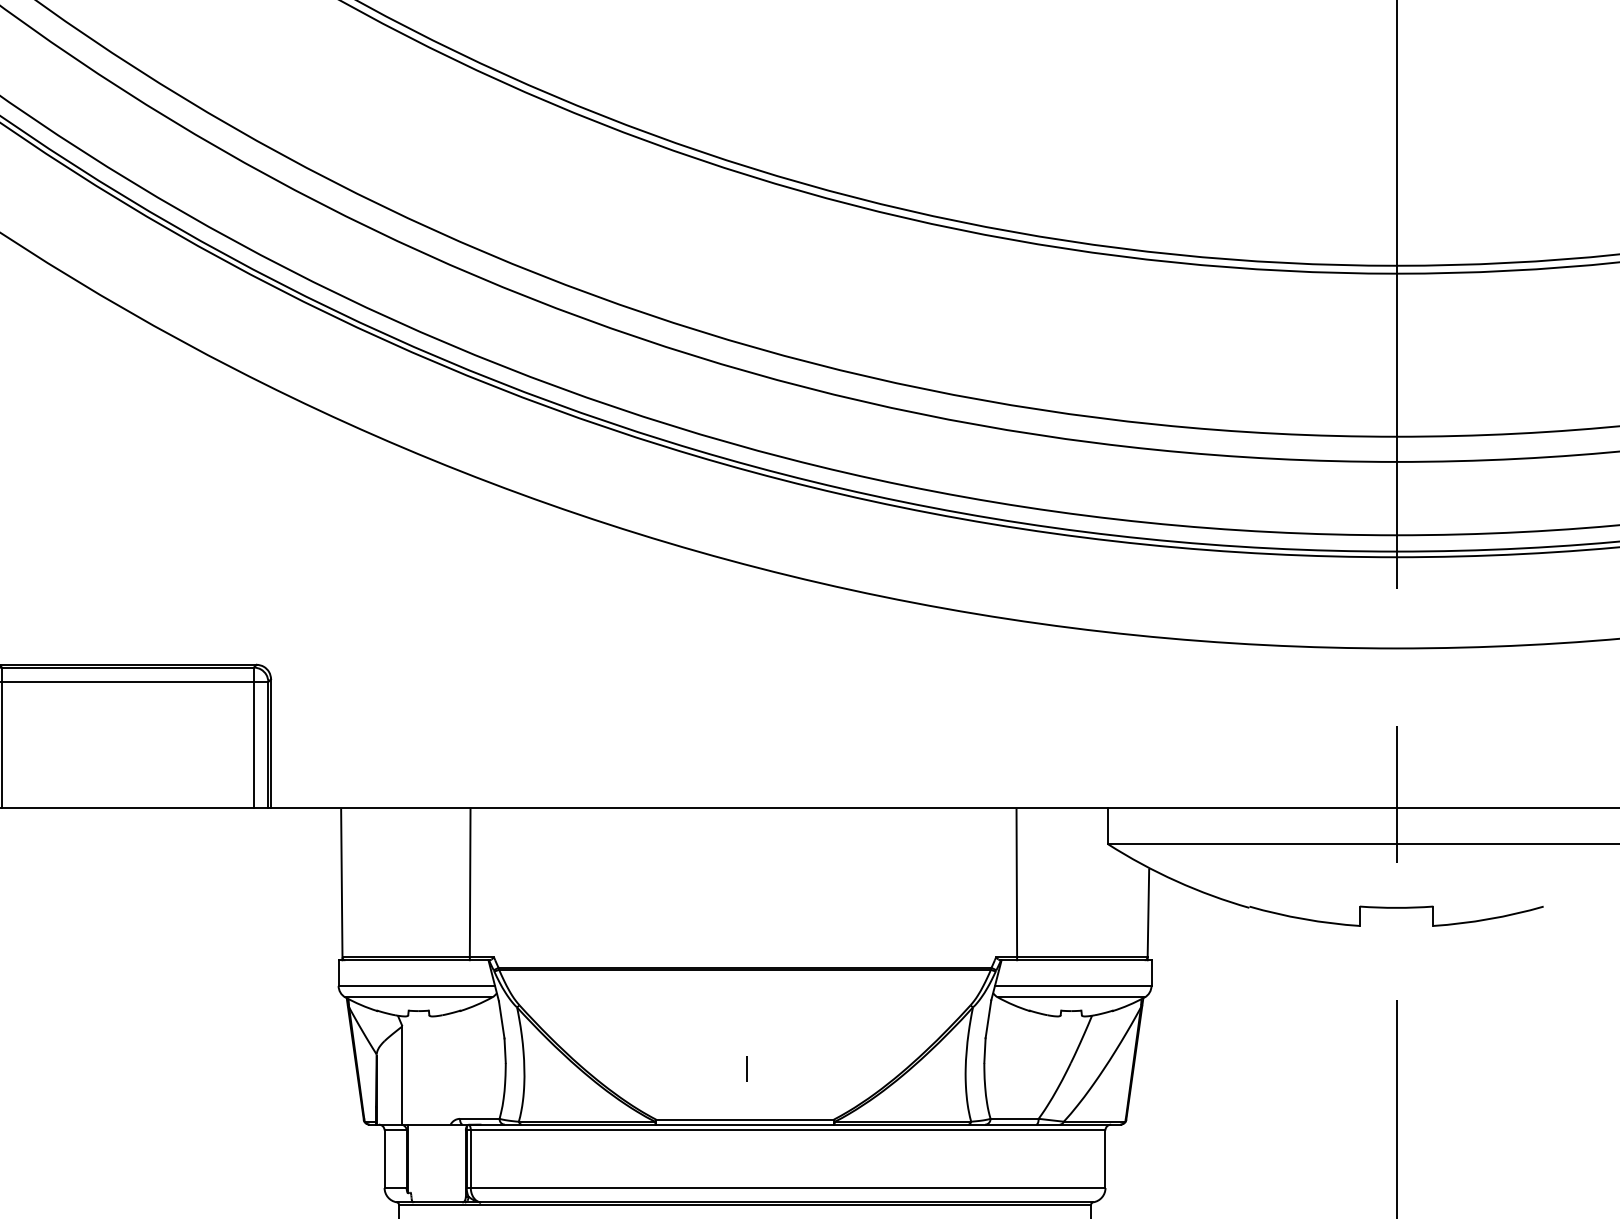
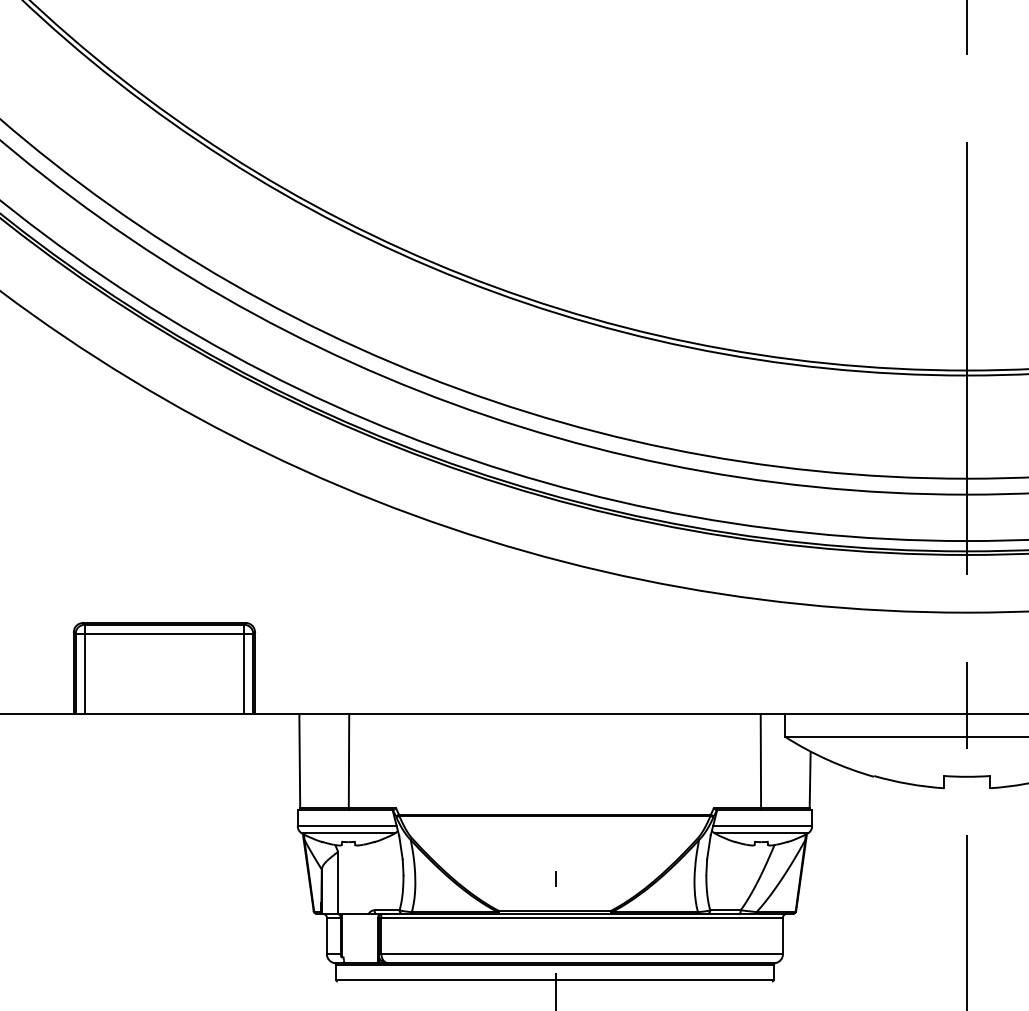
line: (469, 883) -> (348, 761), moved
line: (1016, 883) -> (760, 761), moved

